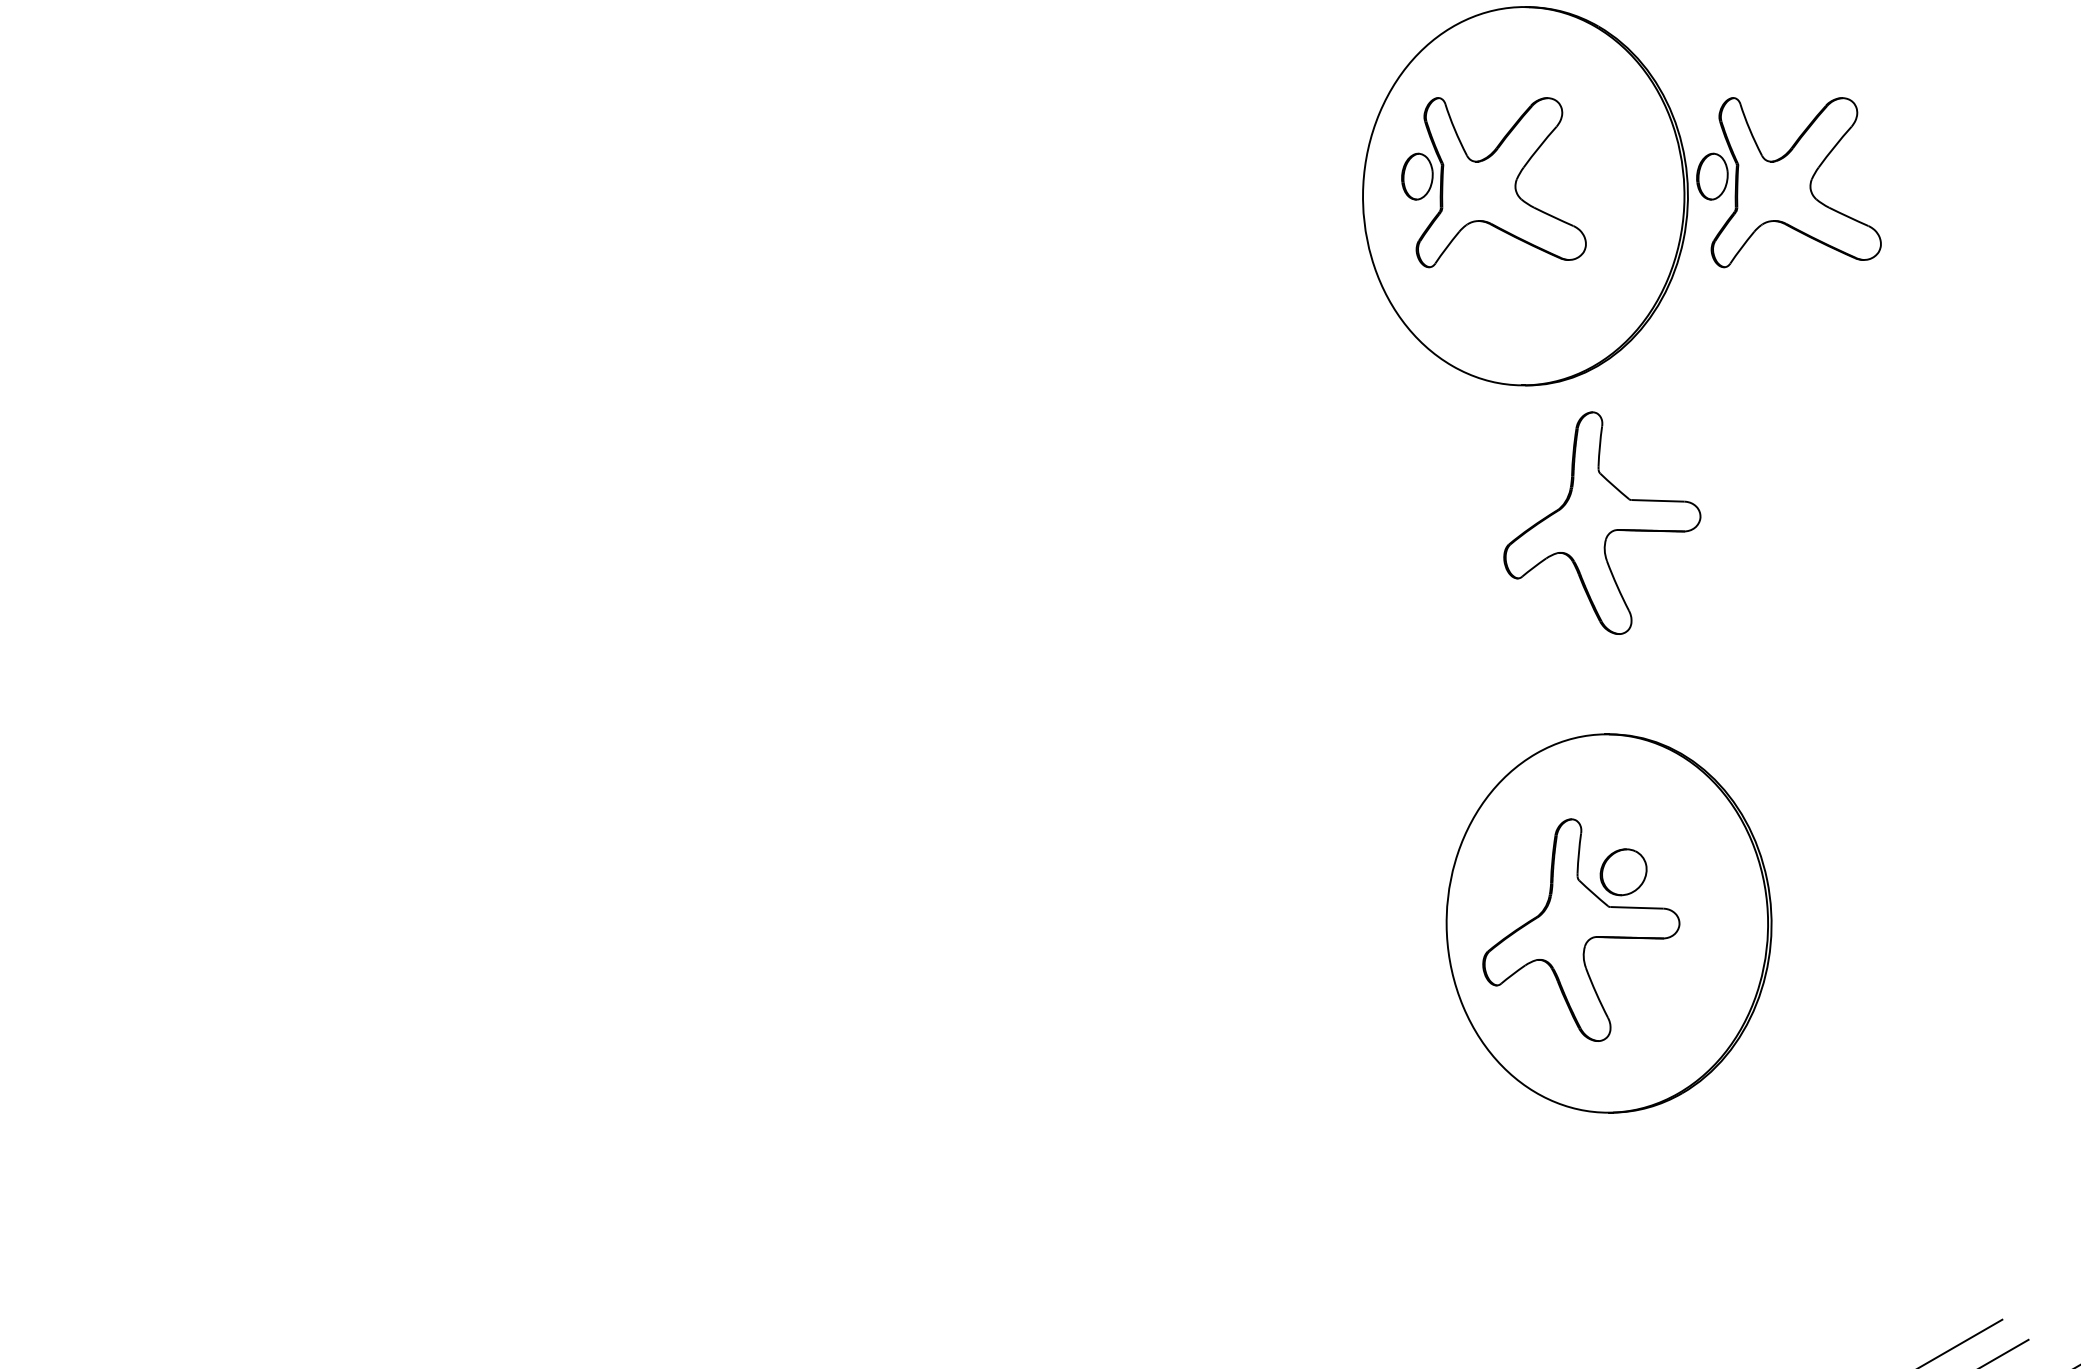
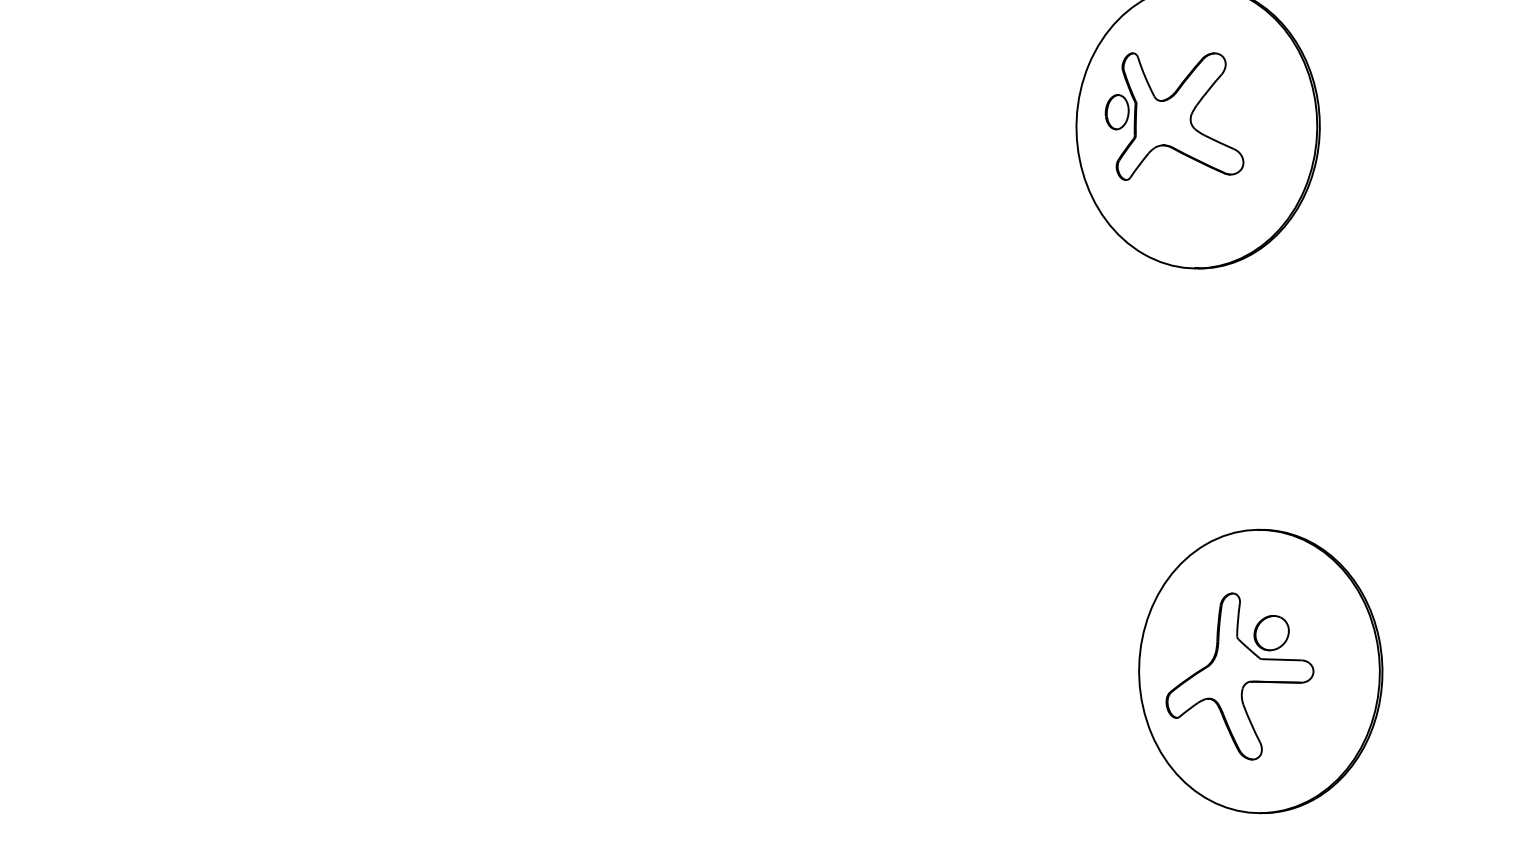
part: (1788, 182) -> (1395, 116), removed
part: (1602, 522) -> (1255, 371), removed

